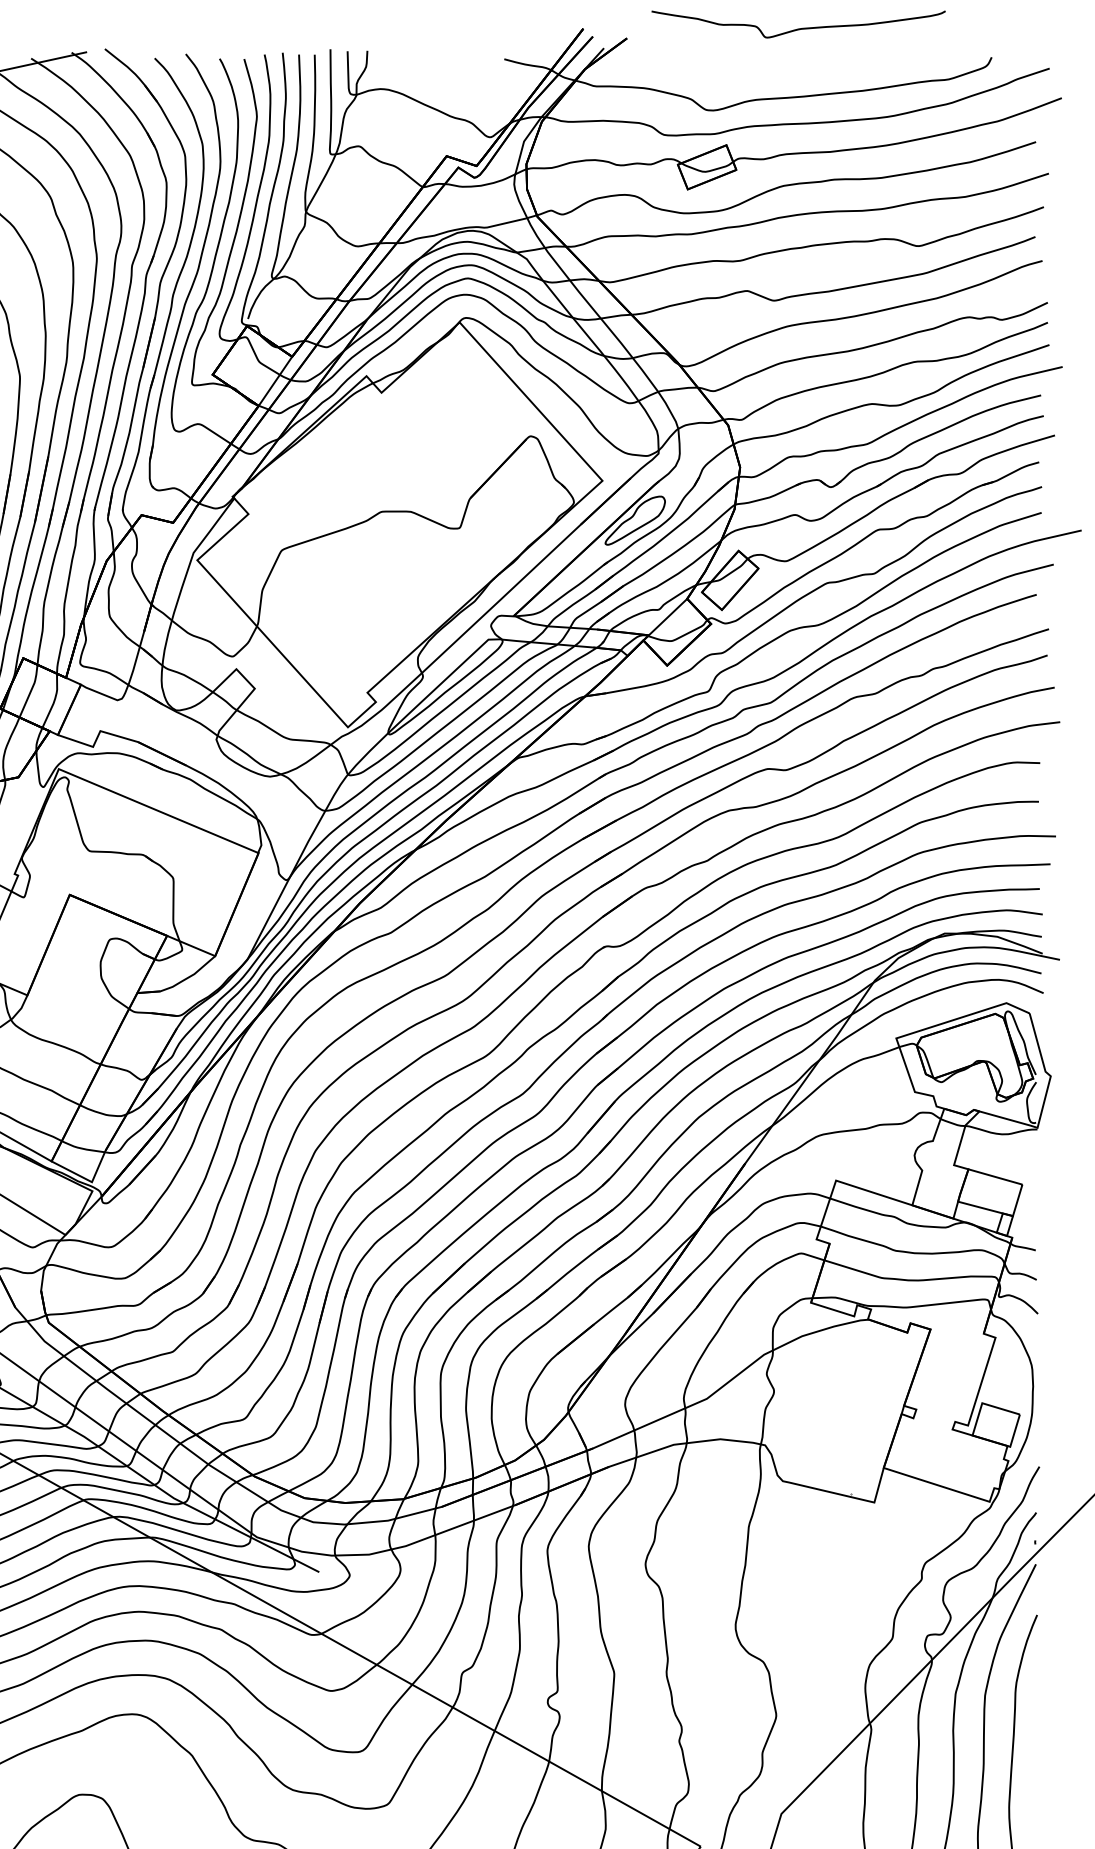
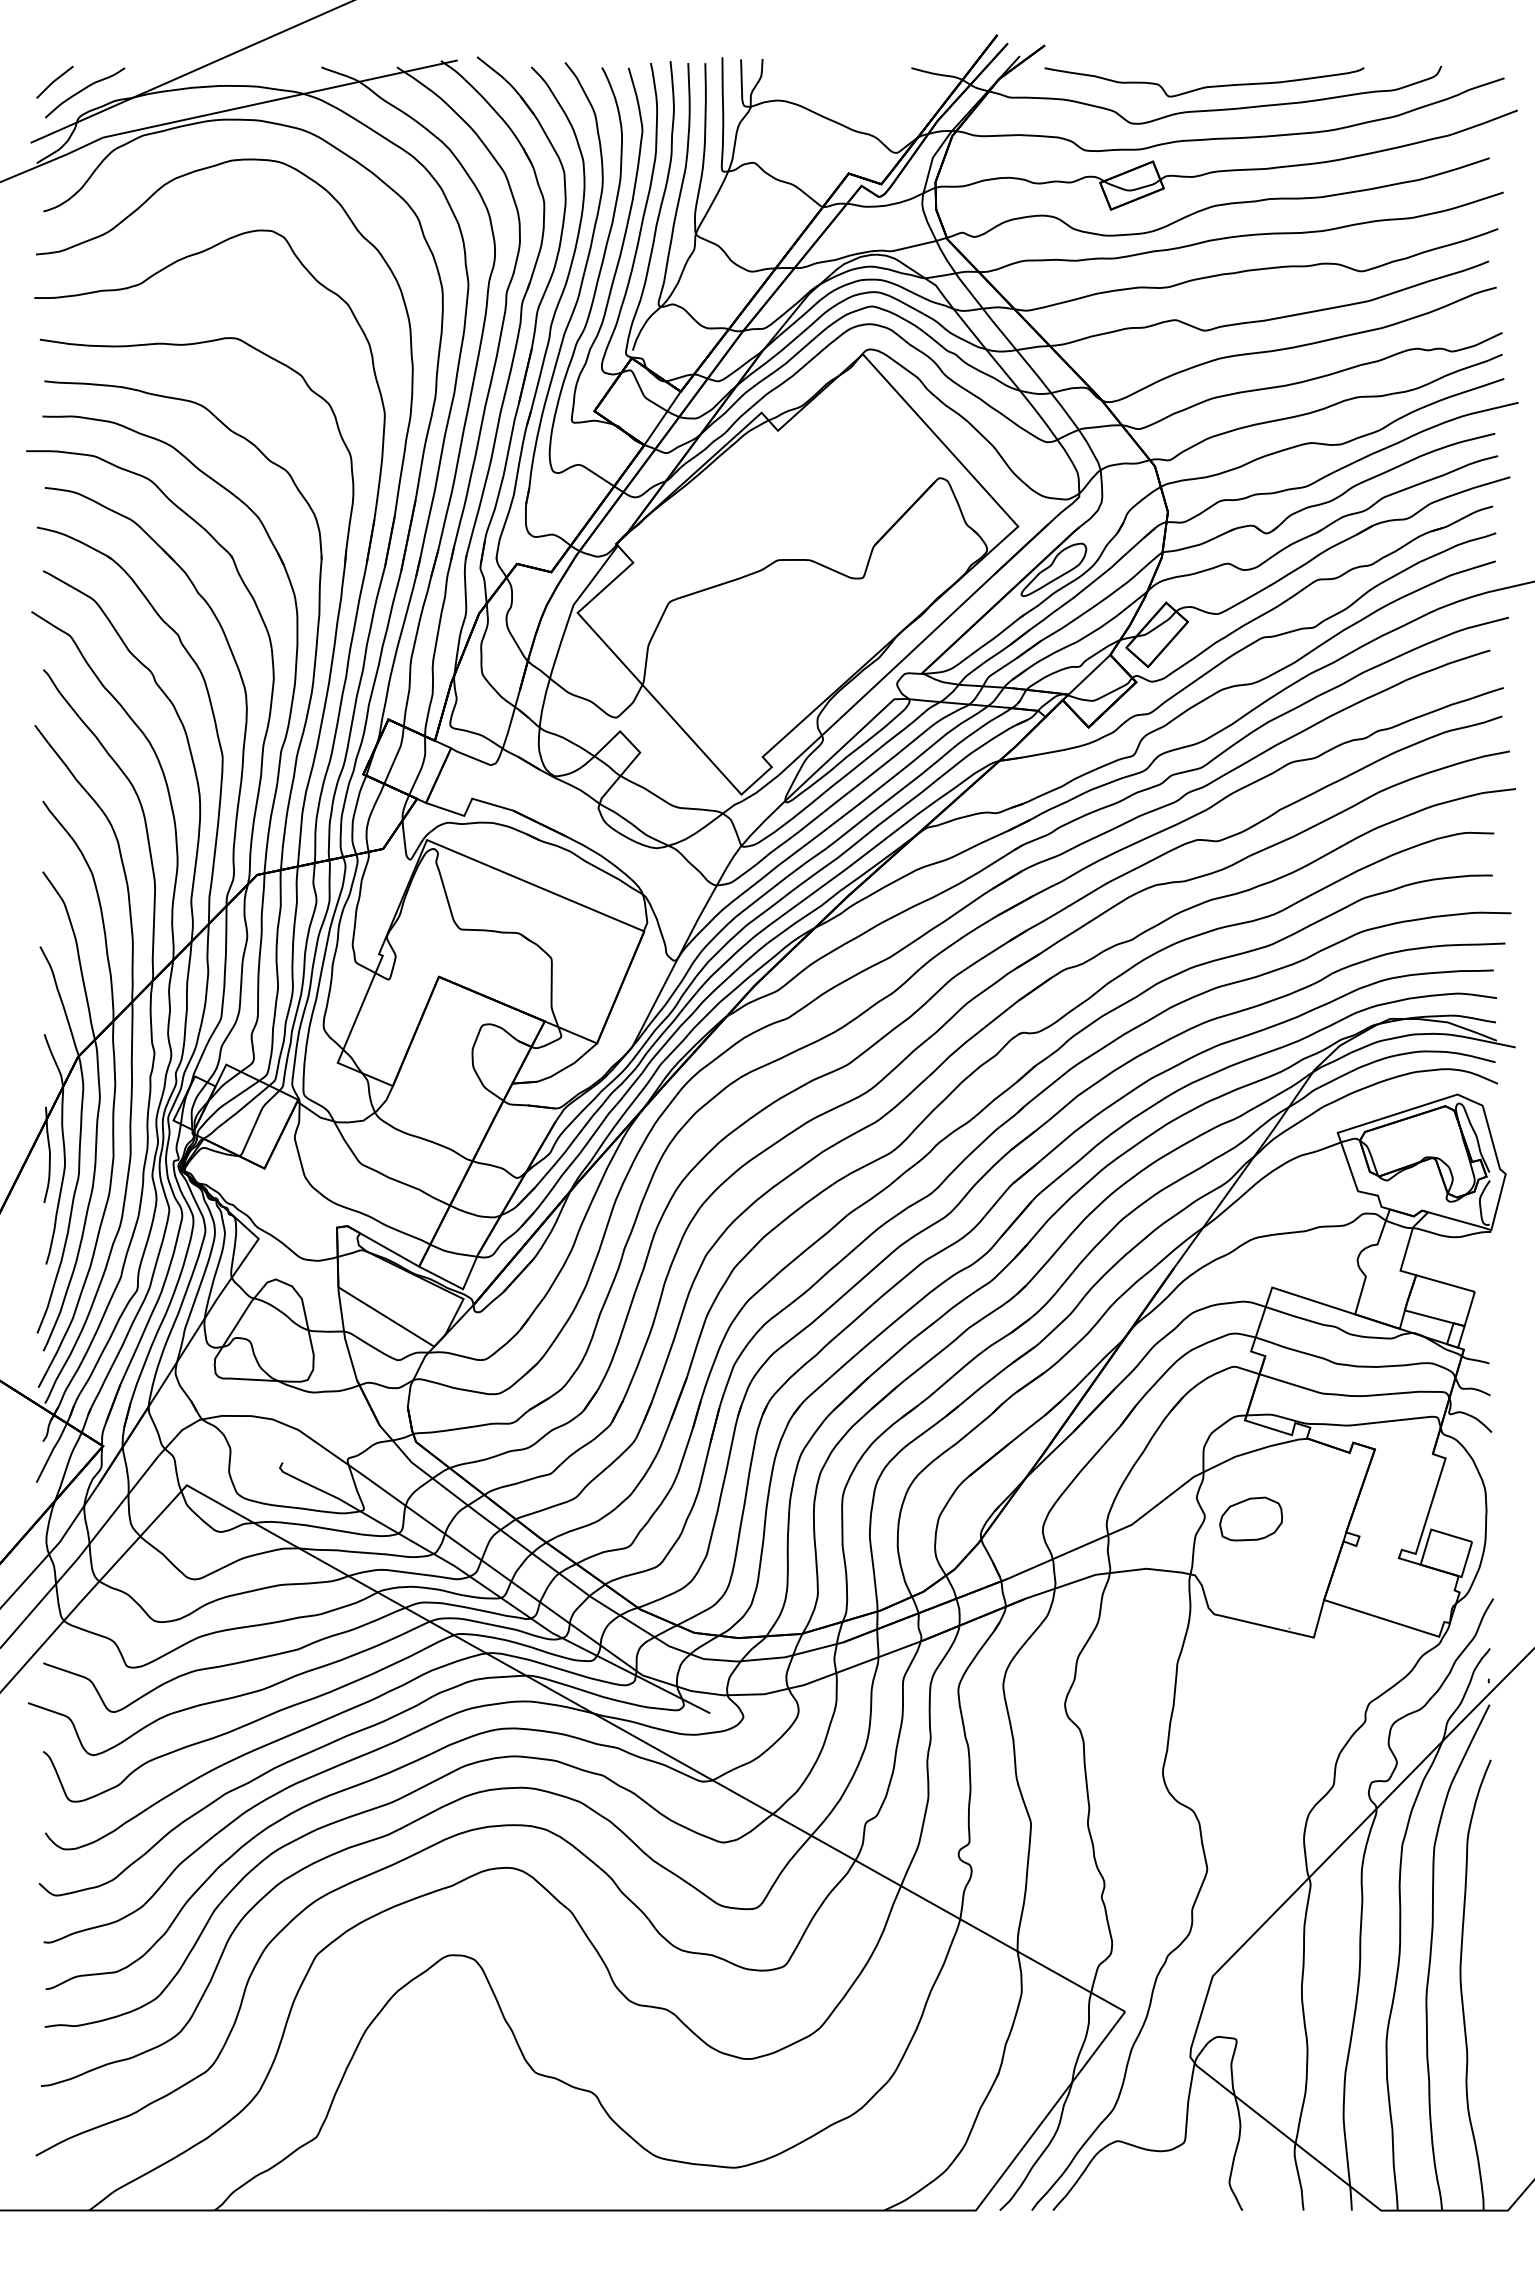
curve: (798, 28) -> (1204, 86), moved
part: (816, 1393) -> (1250, 1518), added

